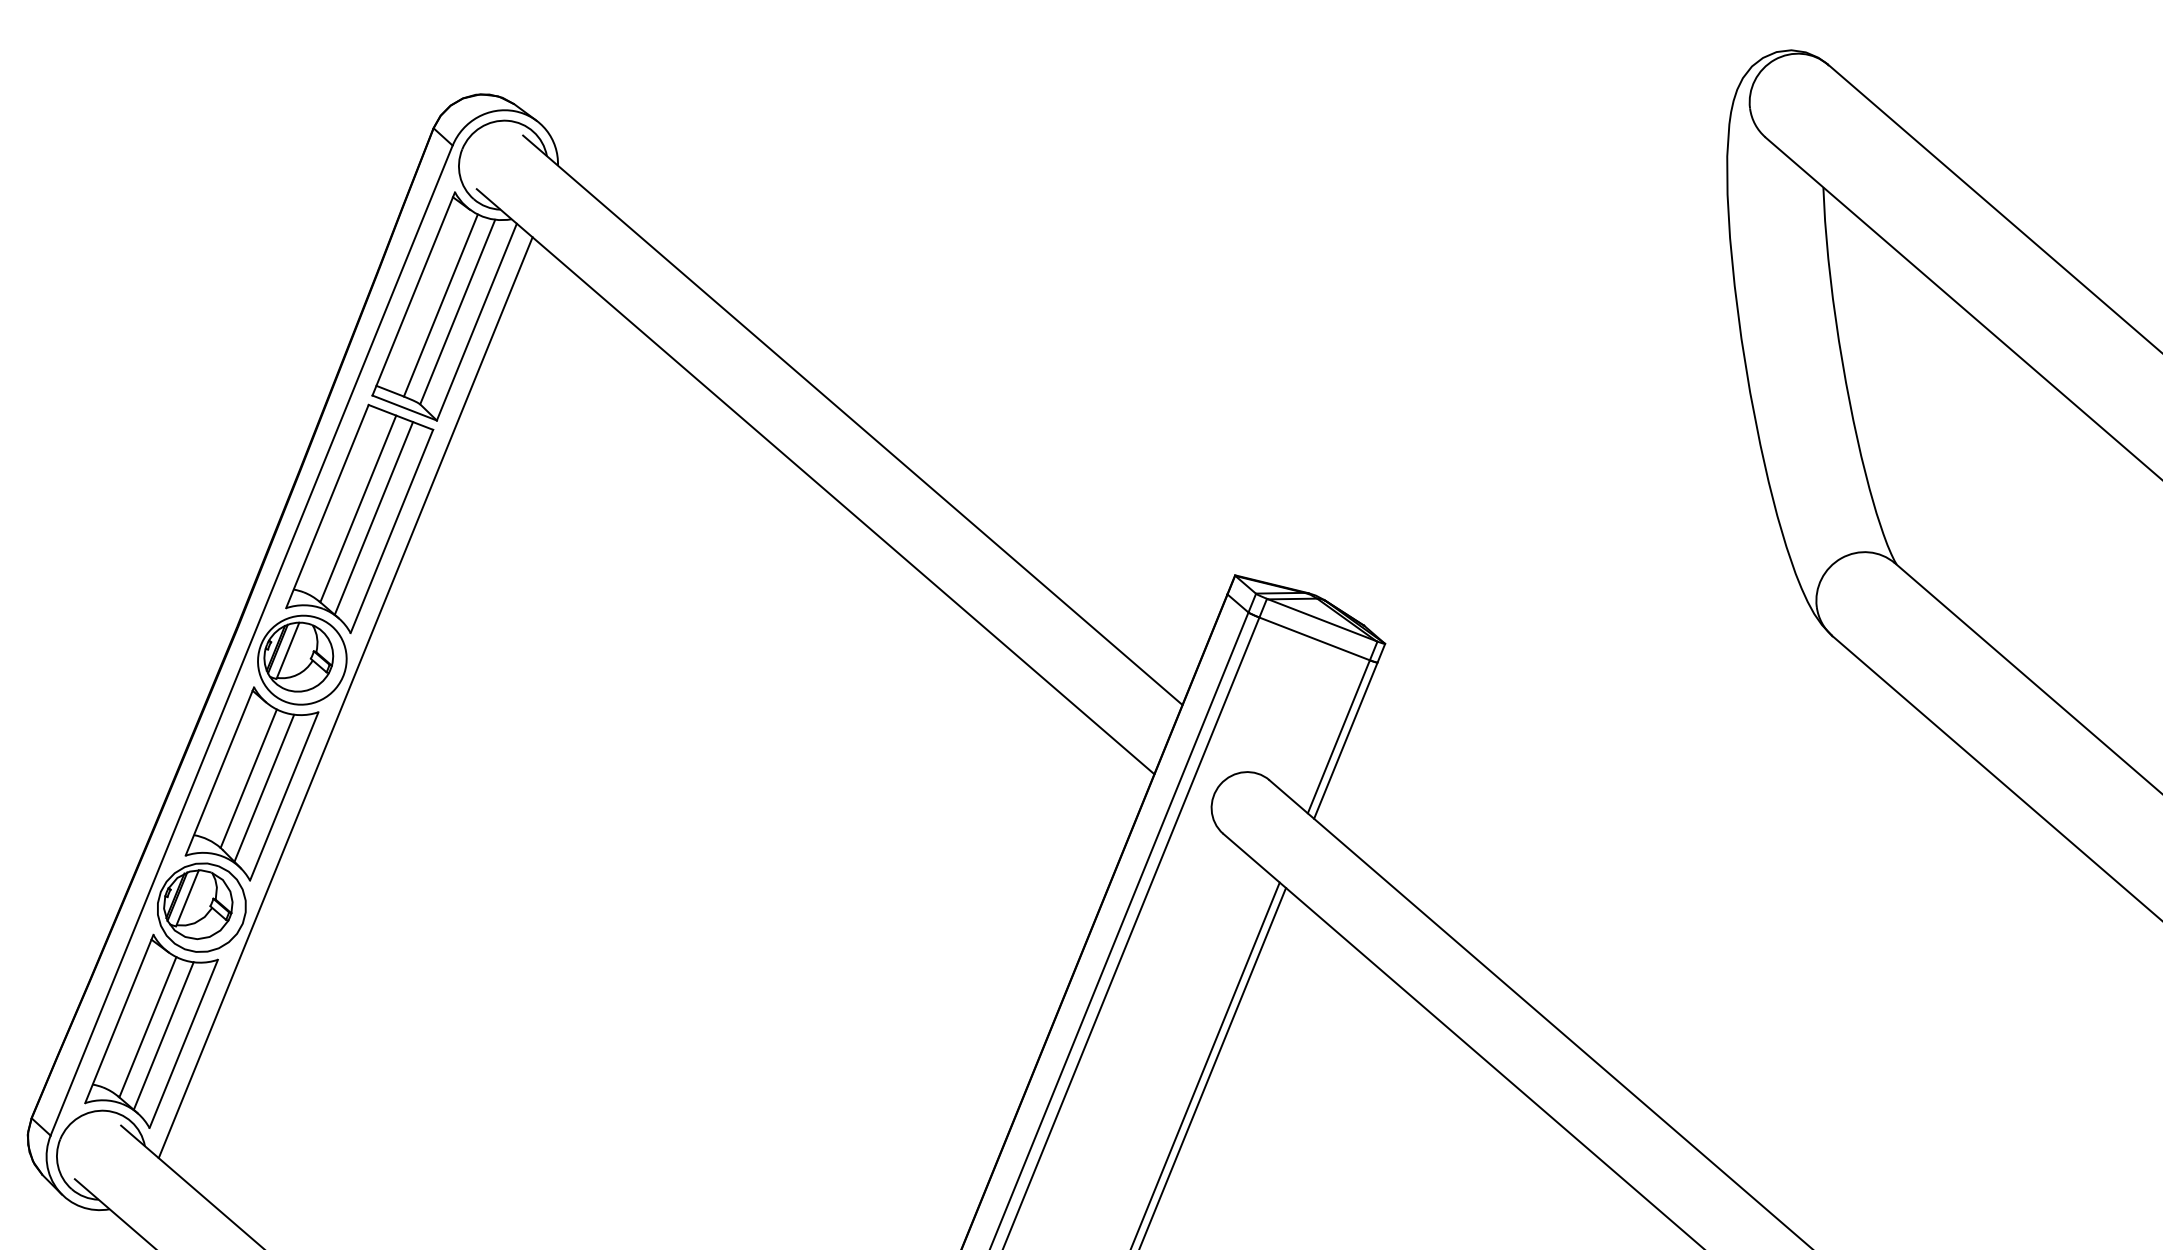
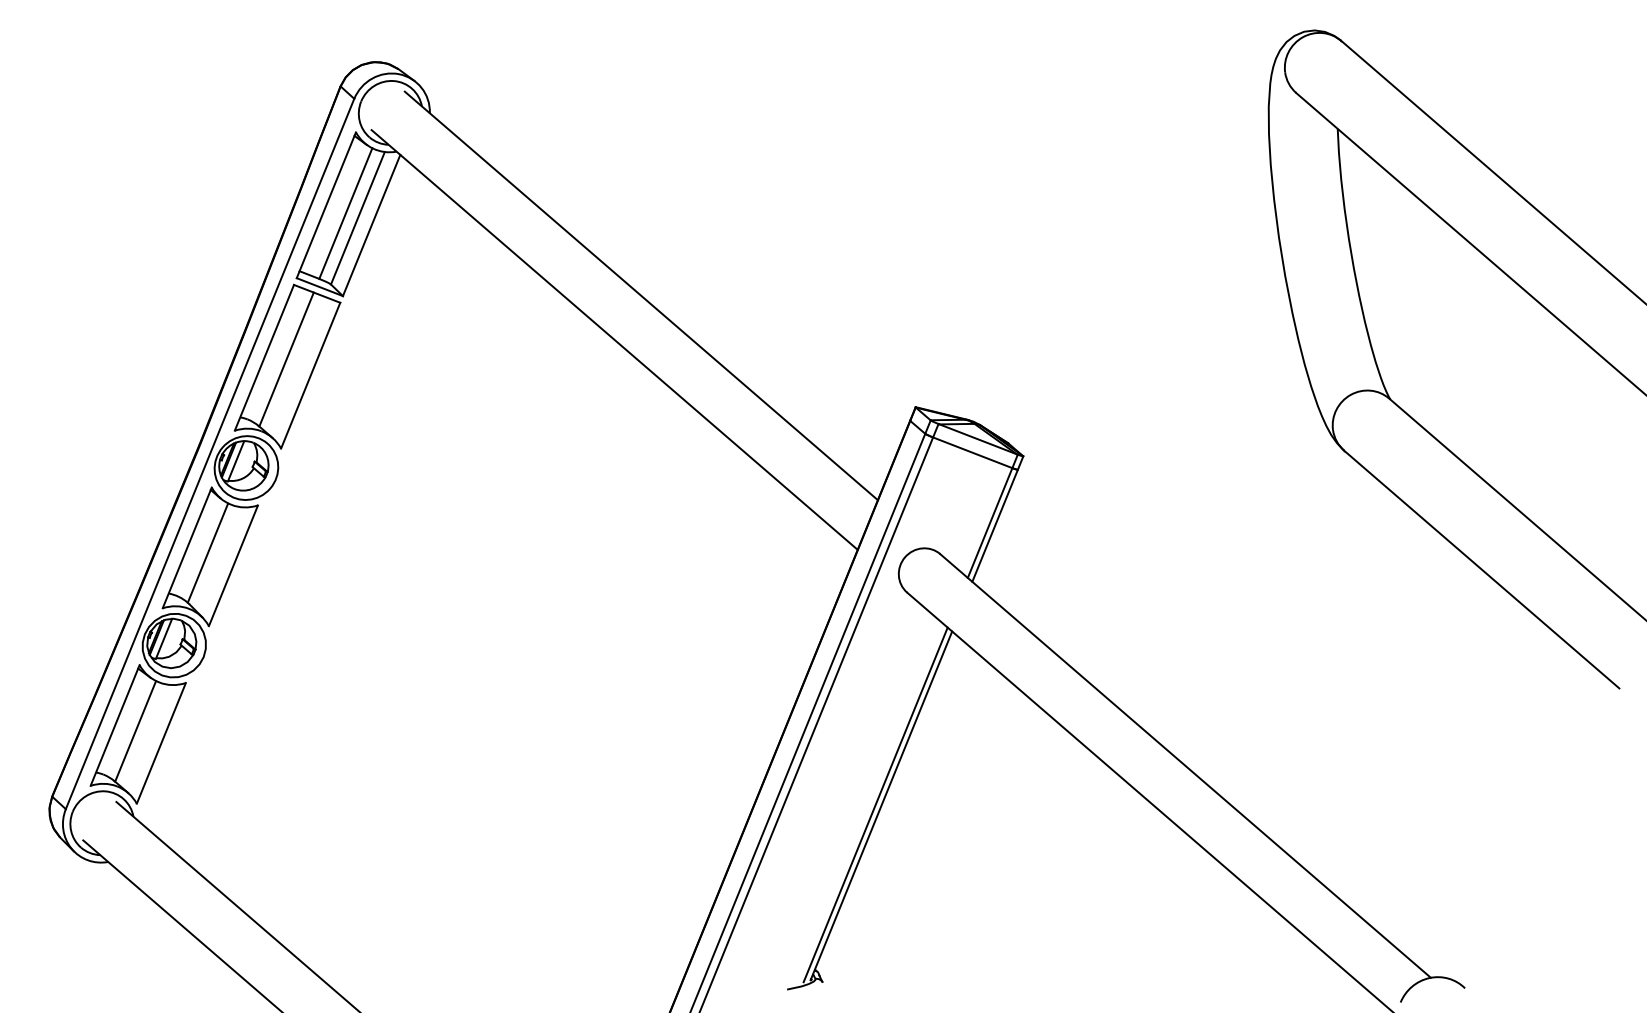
line: (373, 518) -> (297, 366), removed
line: (345, 697) -> (277, 494), removed
line: (263, 787) -> (218, 559), removed
line: (163, 1035) -> (146, 737), removed

